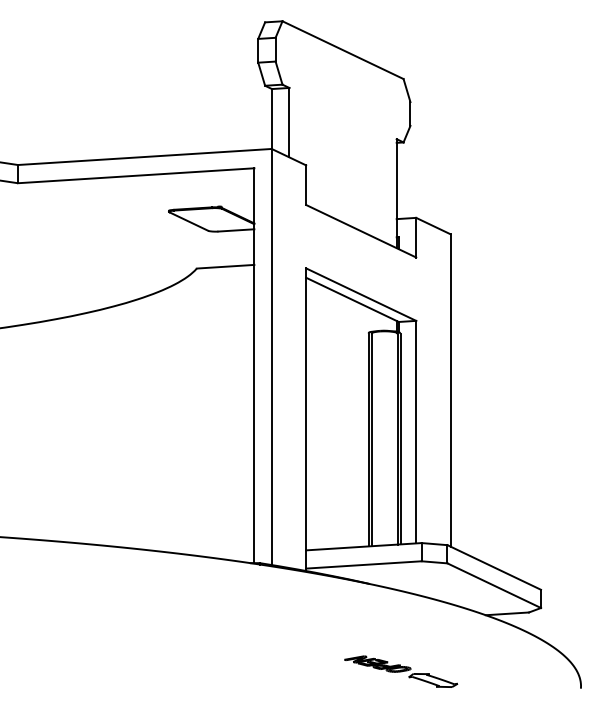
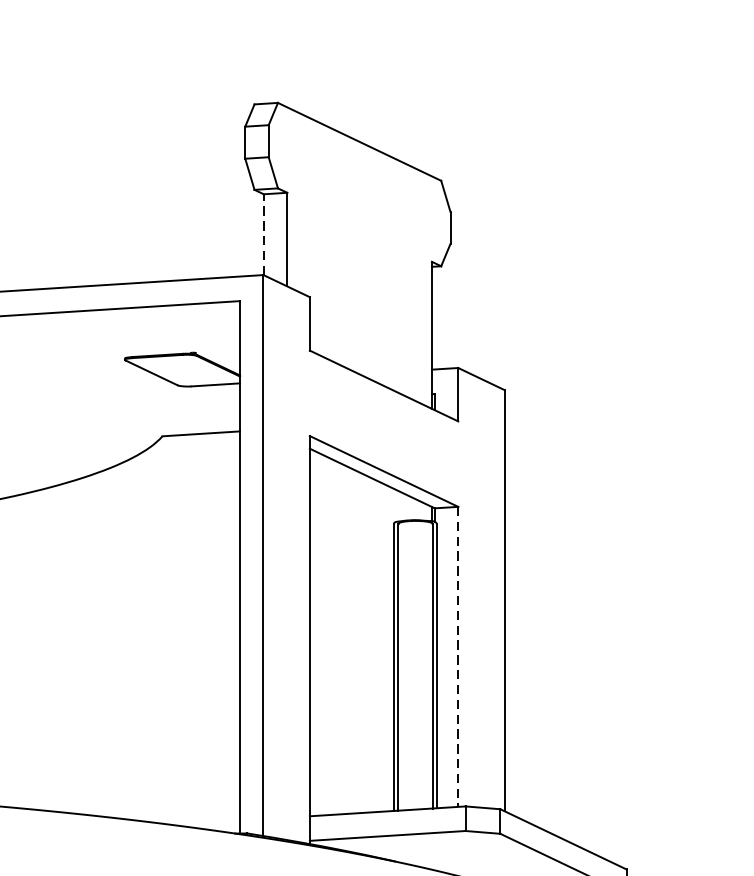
line: (272, 119) -> (264, 235), solid -> dashed
line: (416, 432) -> (458, 657), solid -> dashed

